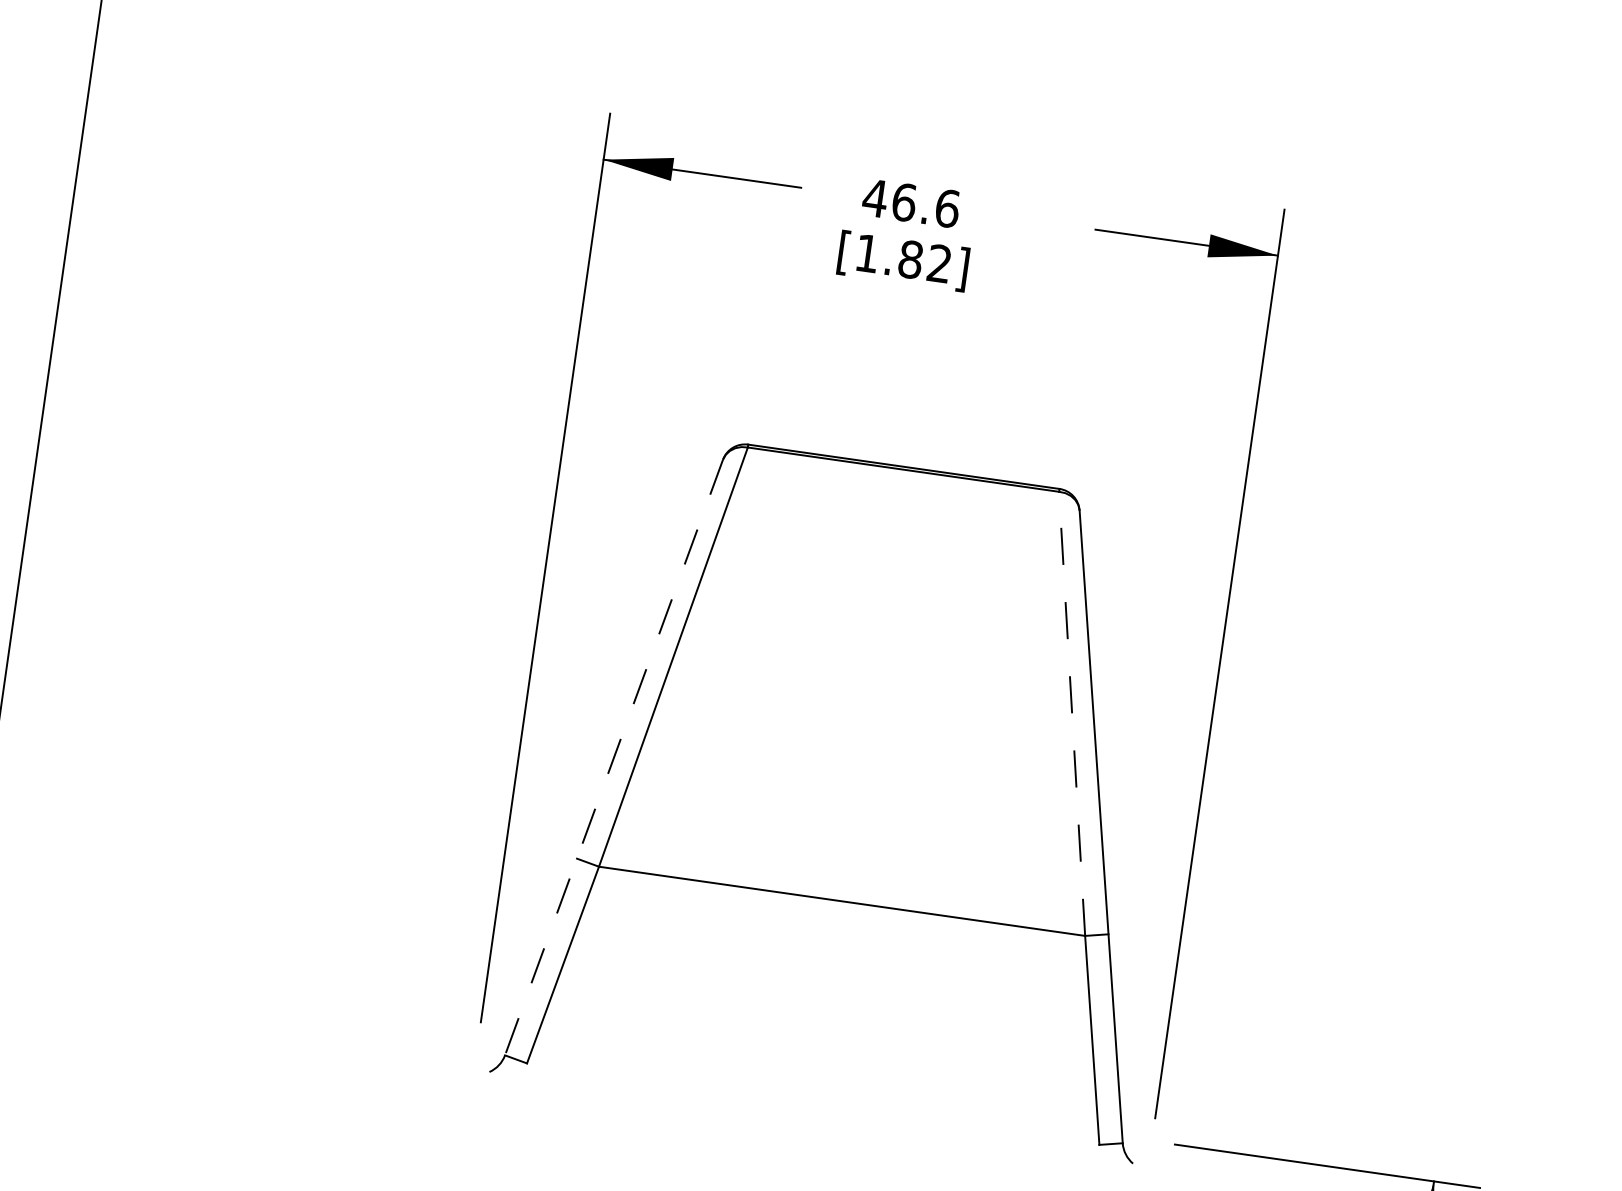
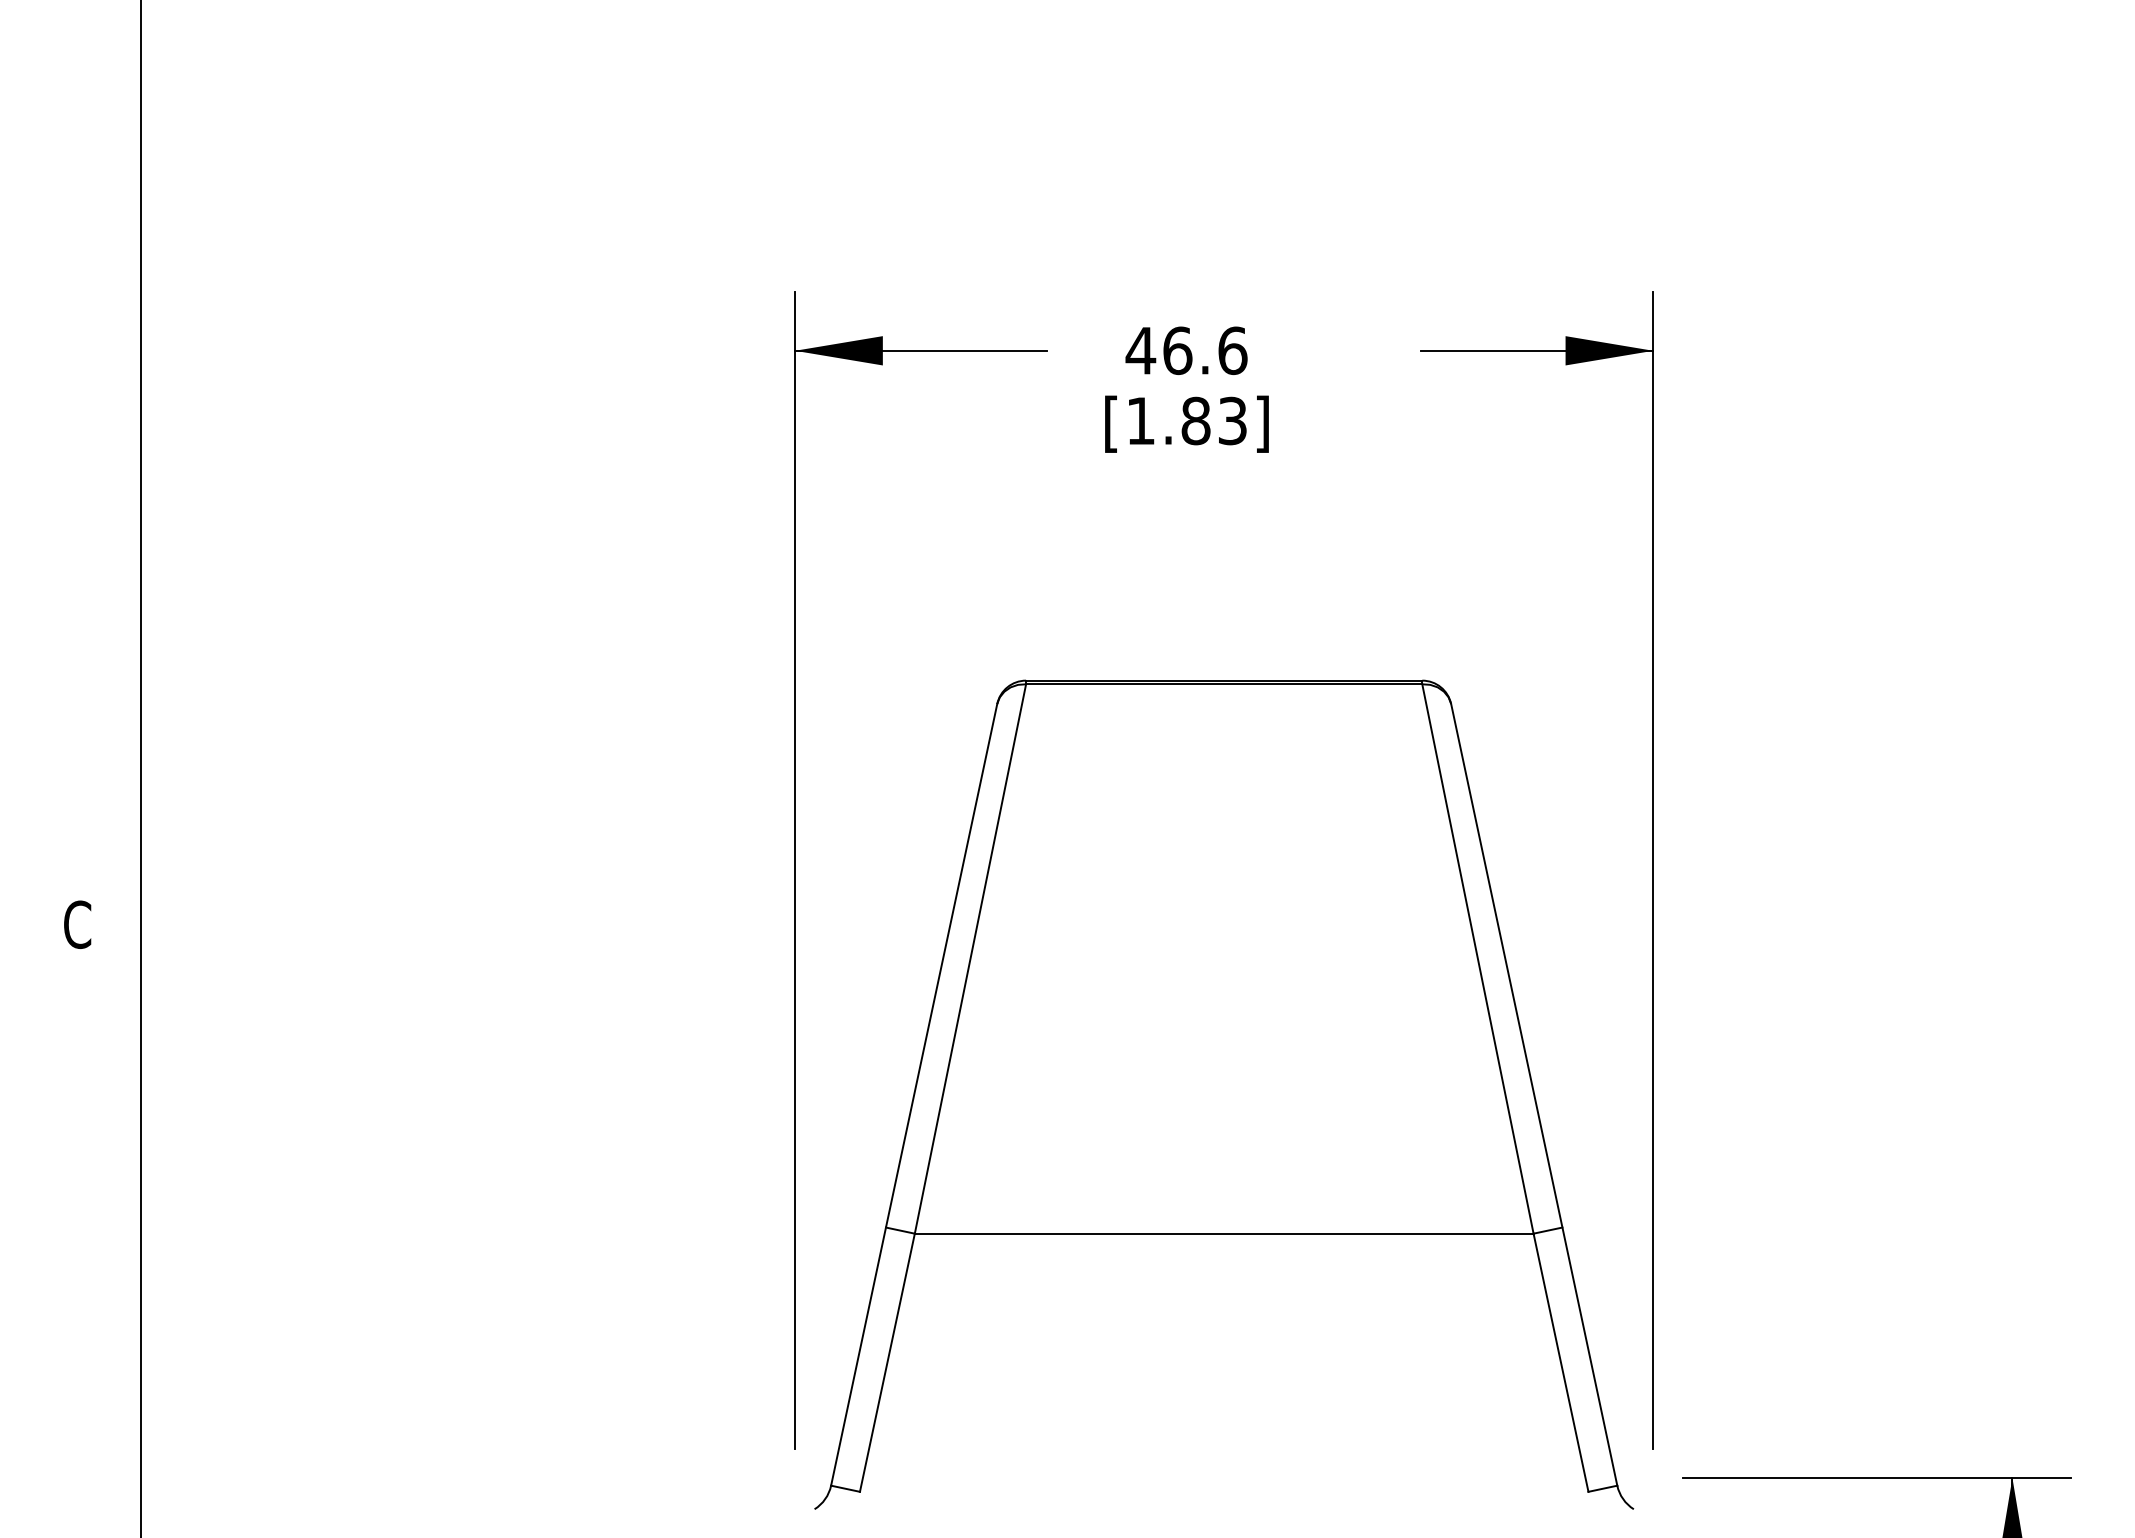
text: (939, 264) -> (1232, 421), [1.82] -> [1.83]
line: (1071, 713) -> (1477, 958), dashed -> solid
line: (614, 757) -> (914, 1094), dashed -> solid

